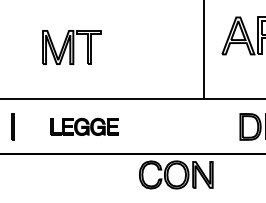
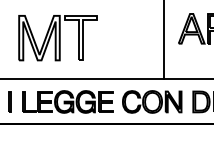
part: (71, 47) -> (57, 38), size x1.67
part: (84, 126) -> (68, 101), size x1.67
part: (176, 174) -> (152, 101), moved

